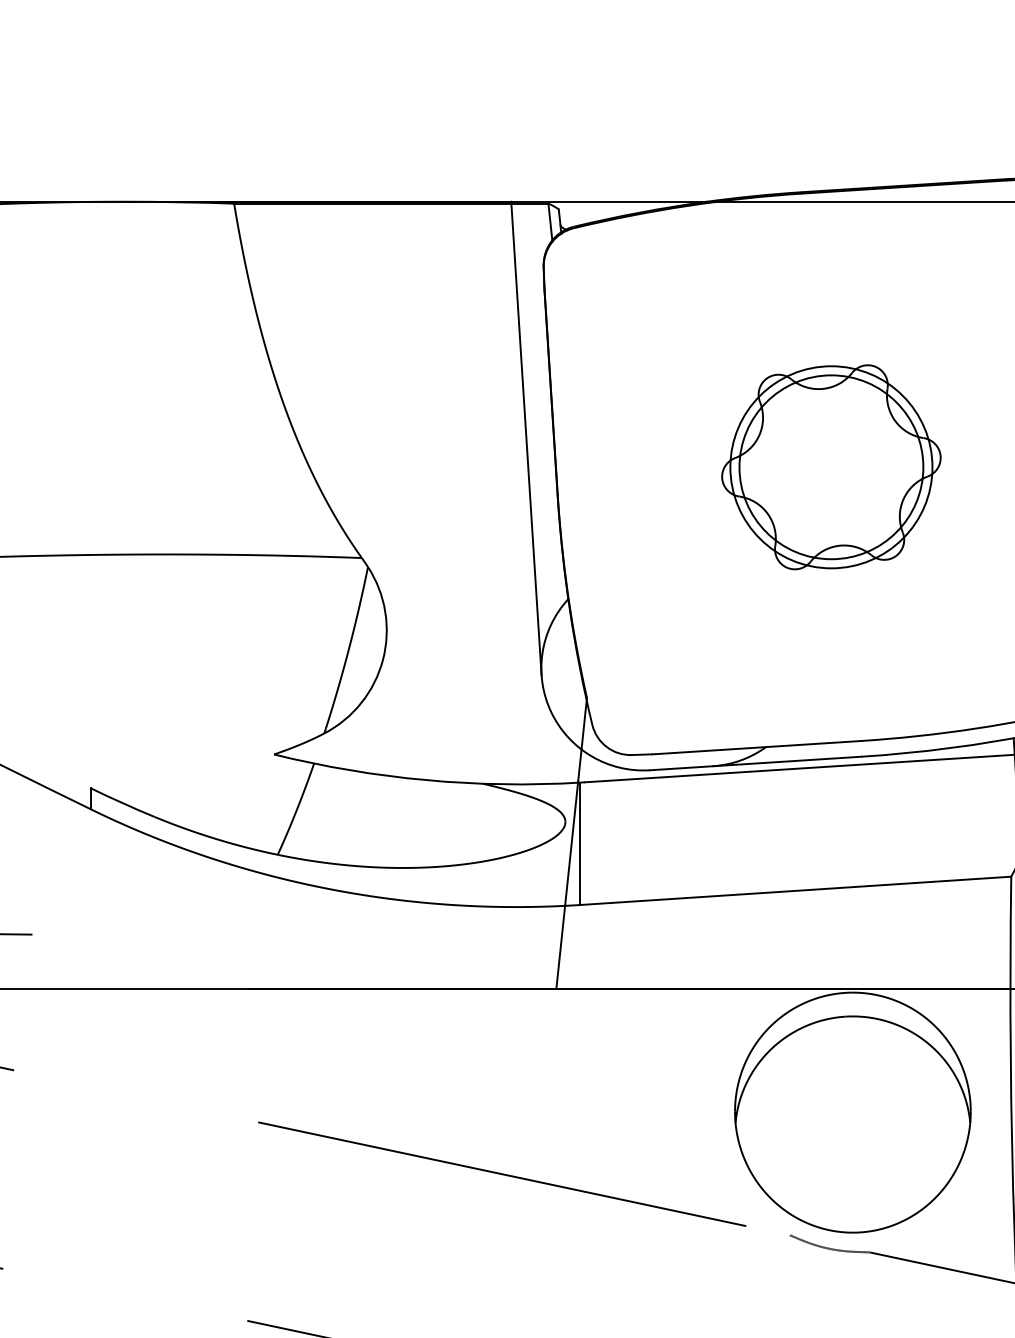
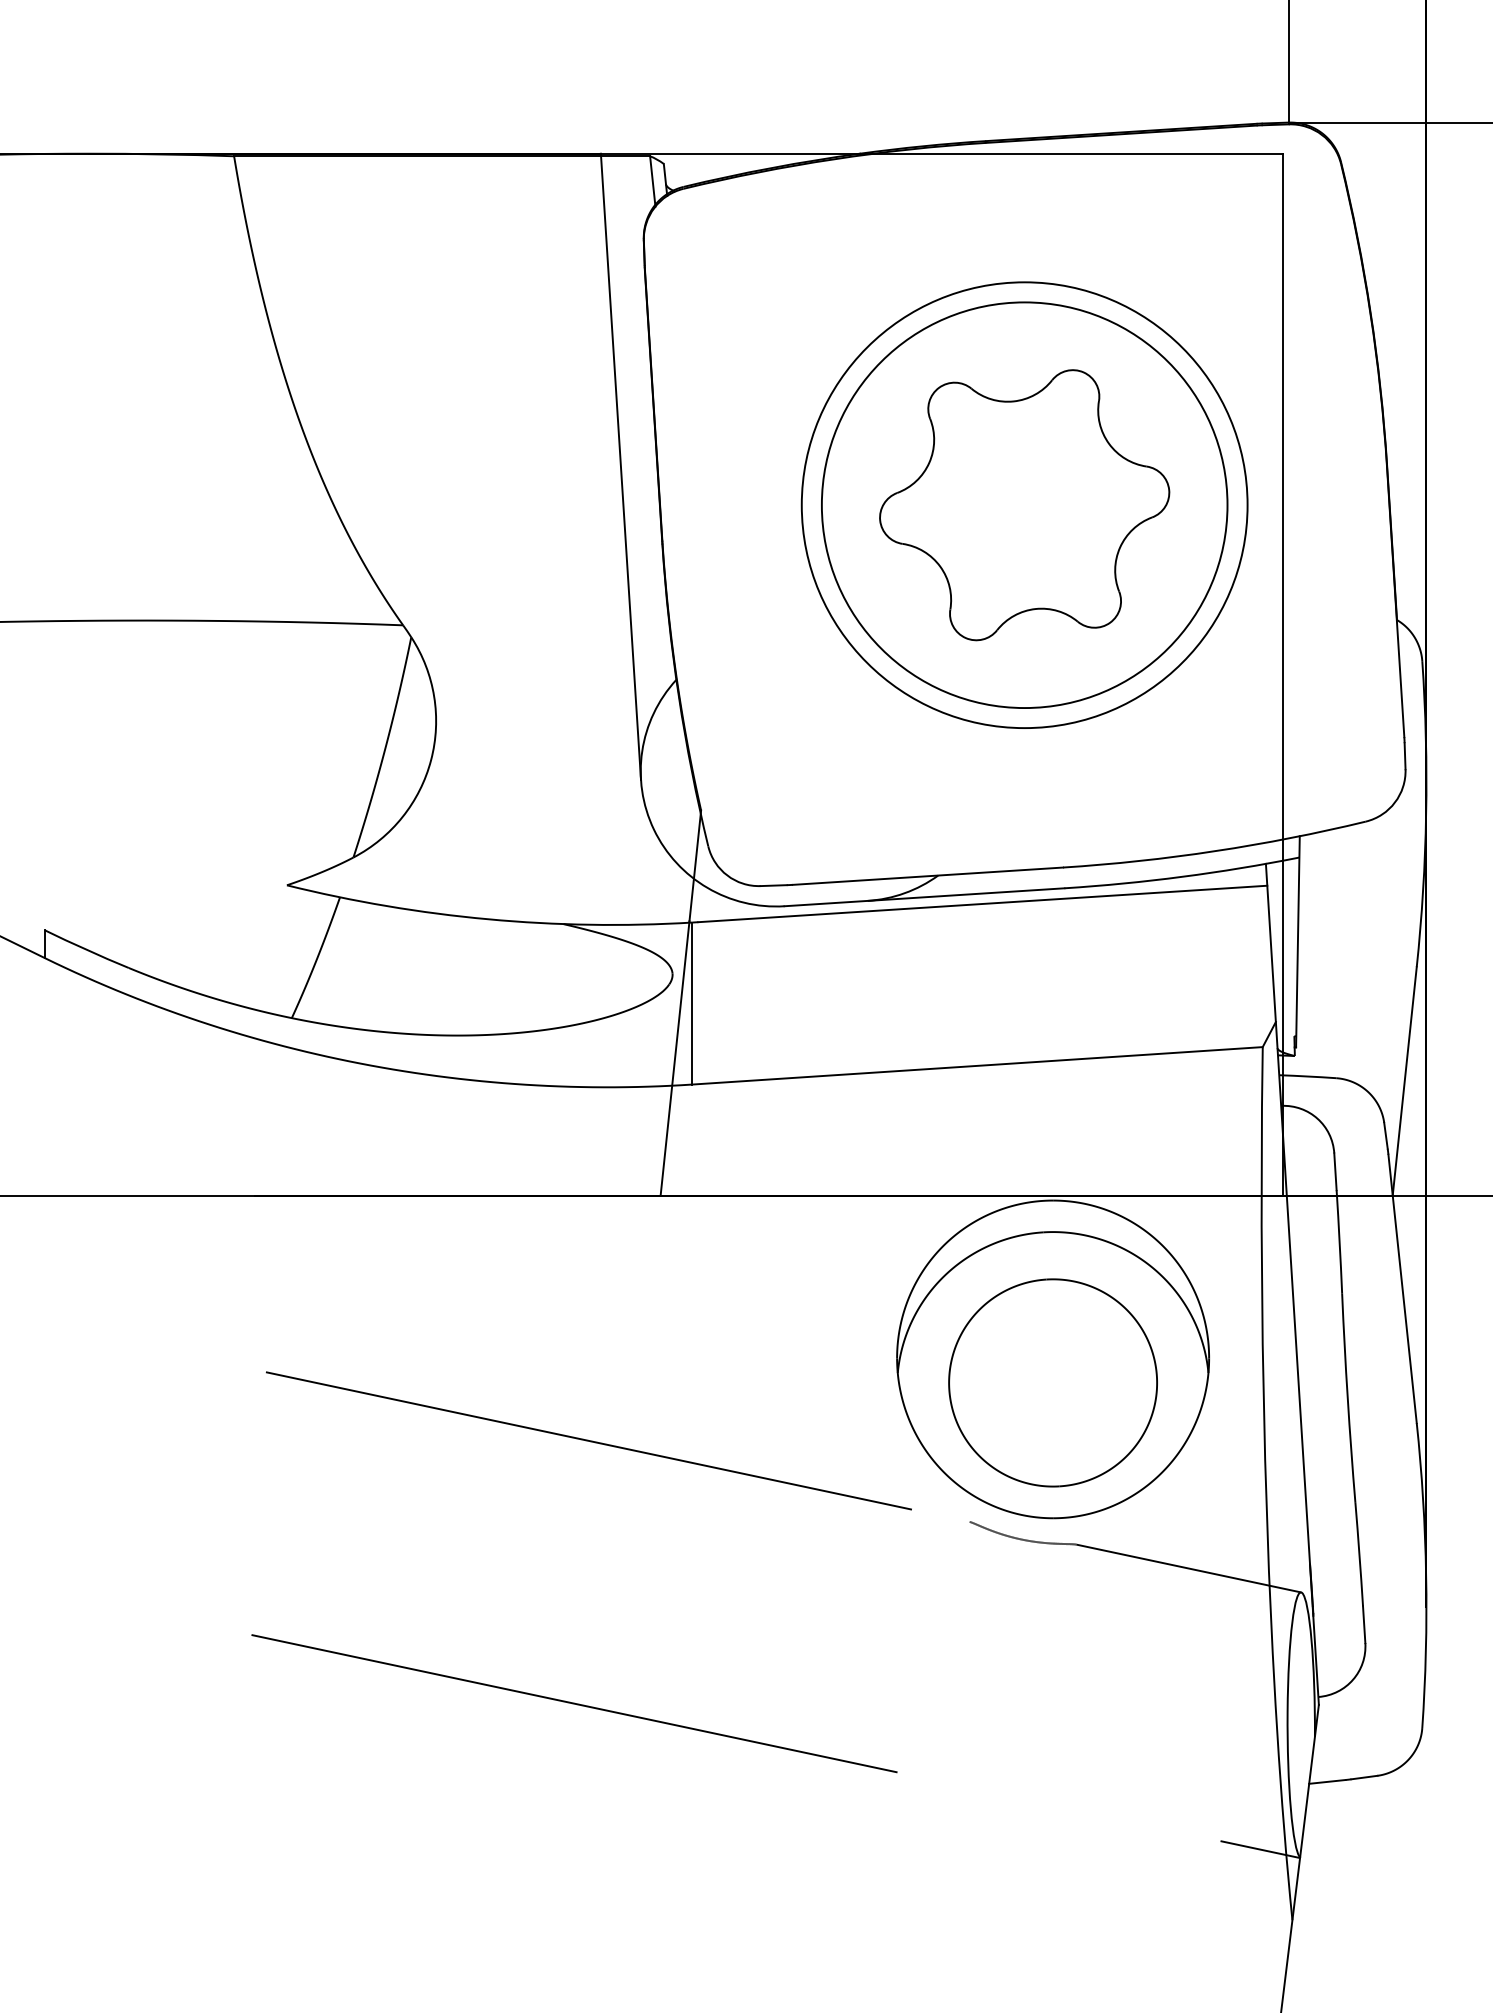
circle: (831, 467) -> (1024, 505), size x1.67
circle: (831, 467) -> (1024, 505), size x1.67
part: (852, 1130) -> (1052, 1382), added

